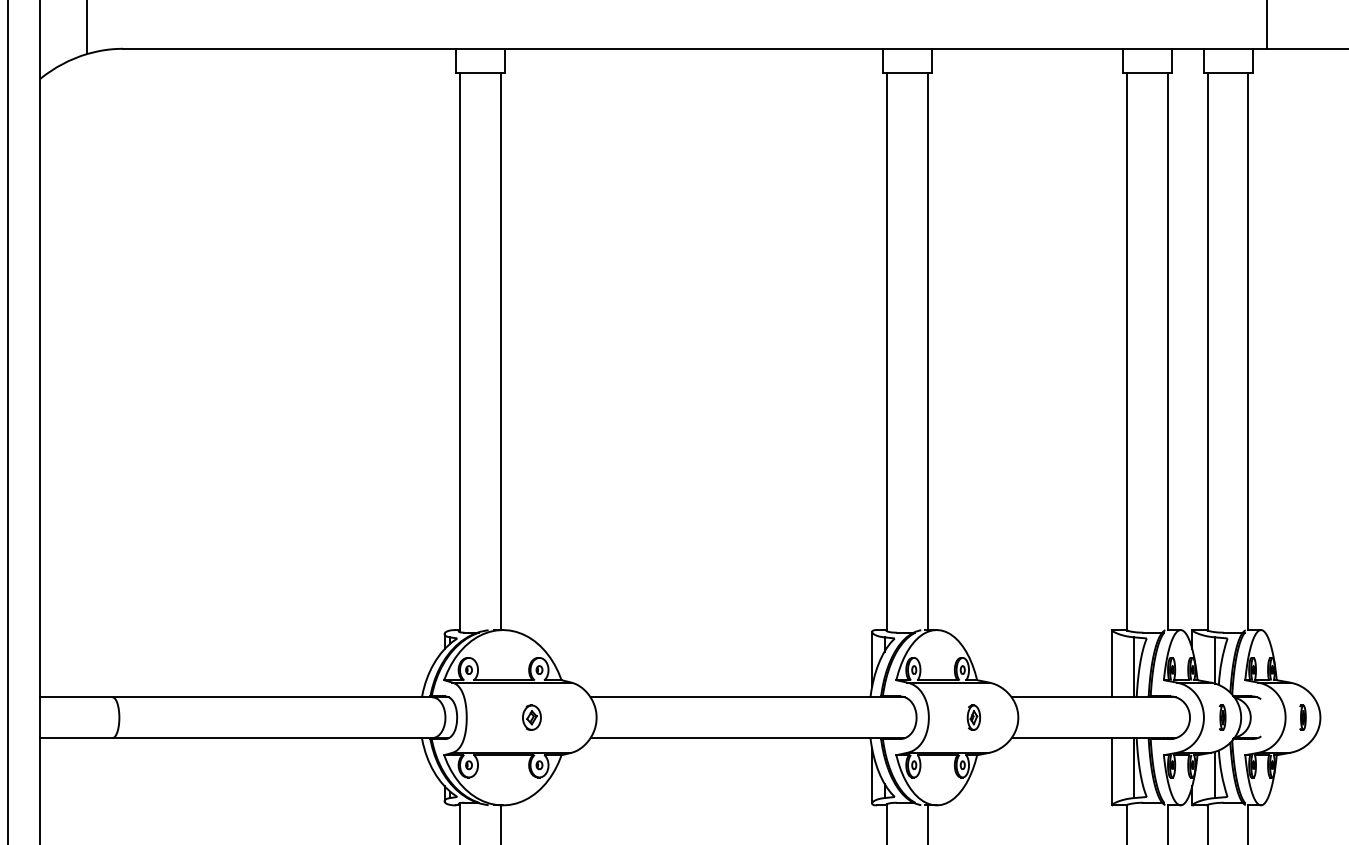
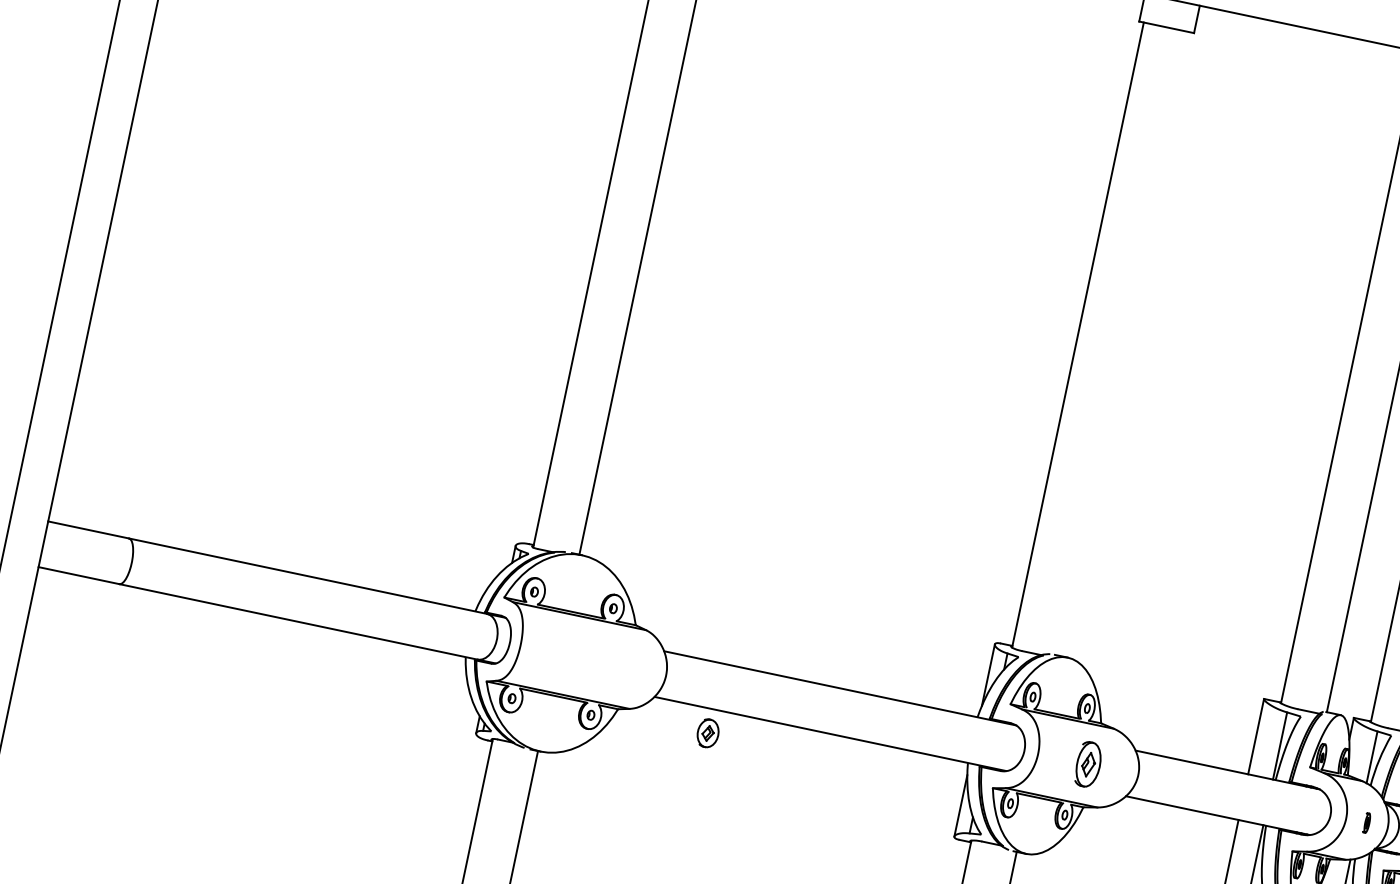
line: (928, 351) -> (1124, 343), removed
part: (531, 717) -> (707, 733), moved
part: (973, 717) -> (1088, 764), size x1.6
part: (1222, 717) -> (1367, 822), size x0.7

